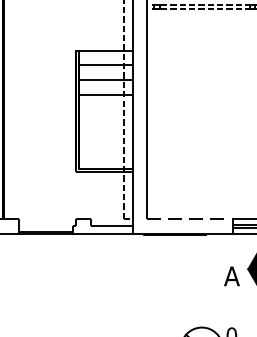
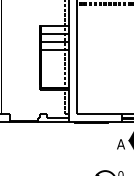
line: (190, 219) -> (99, 114), dashed -> solid

